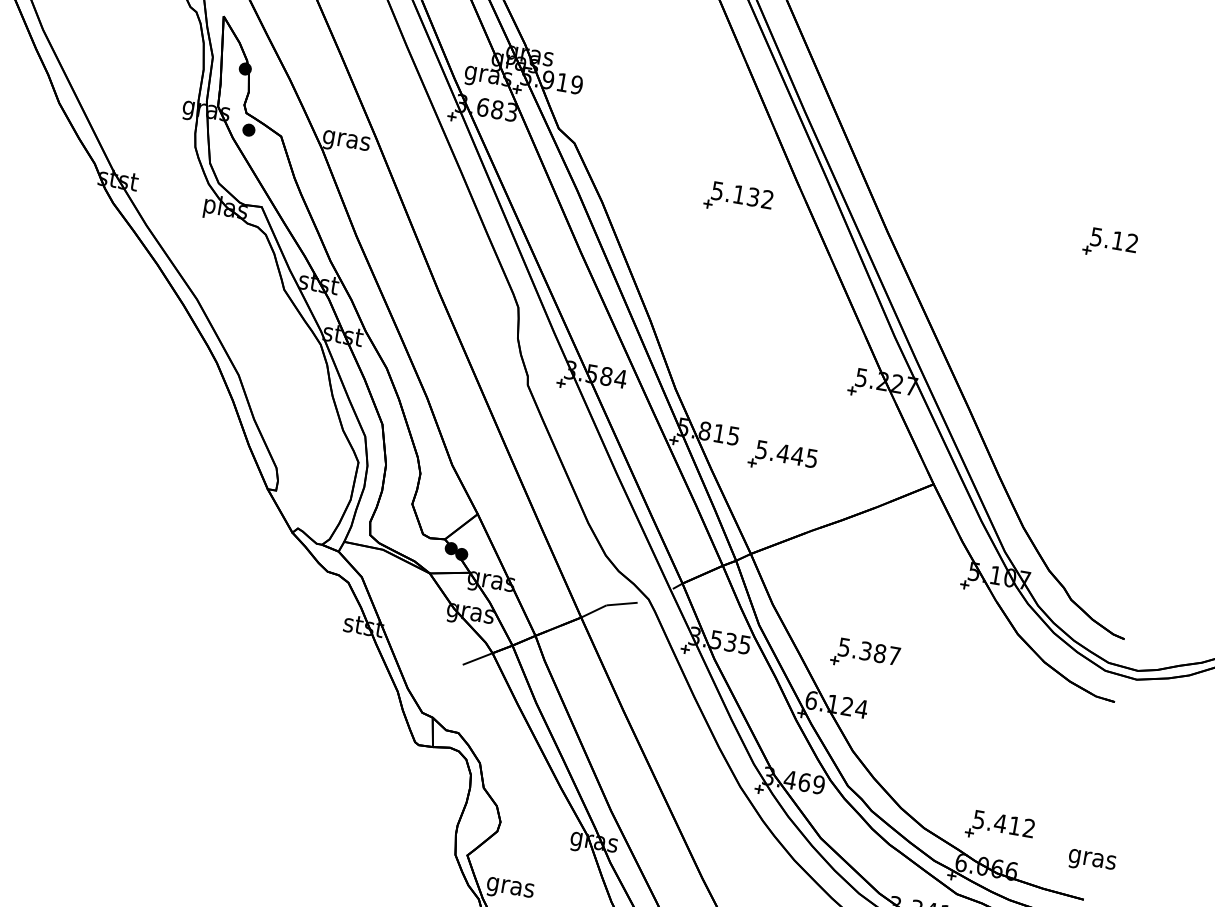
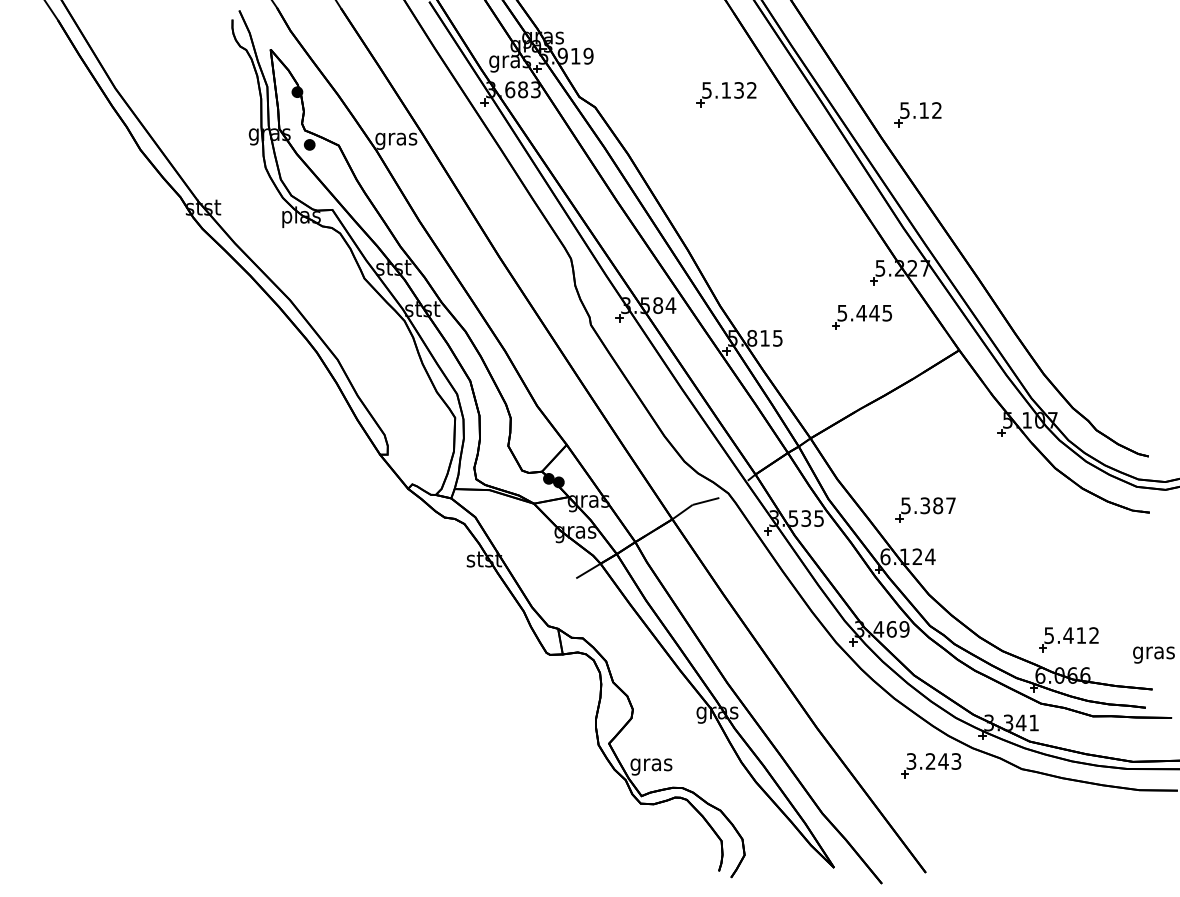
part: (738, 199) -> (726, 94), moved
part: (1109, 243) -> (917, 114), moved
part: (782, 458) -> (861, 317), moved

